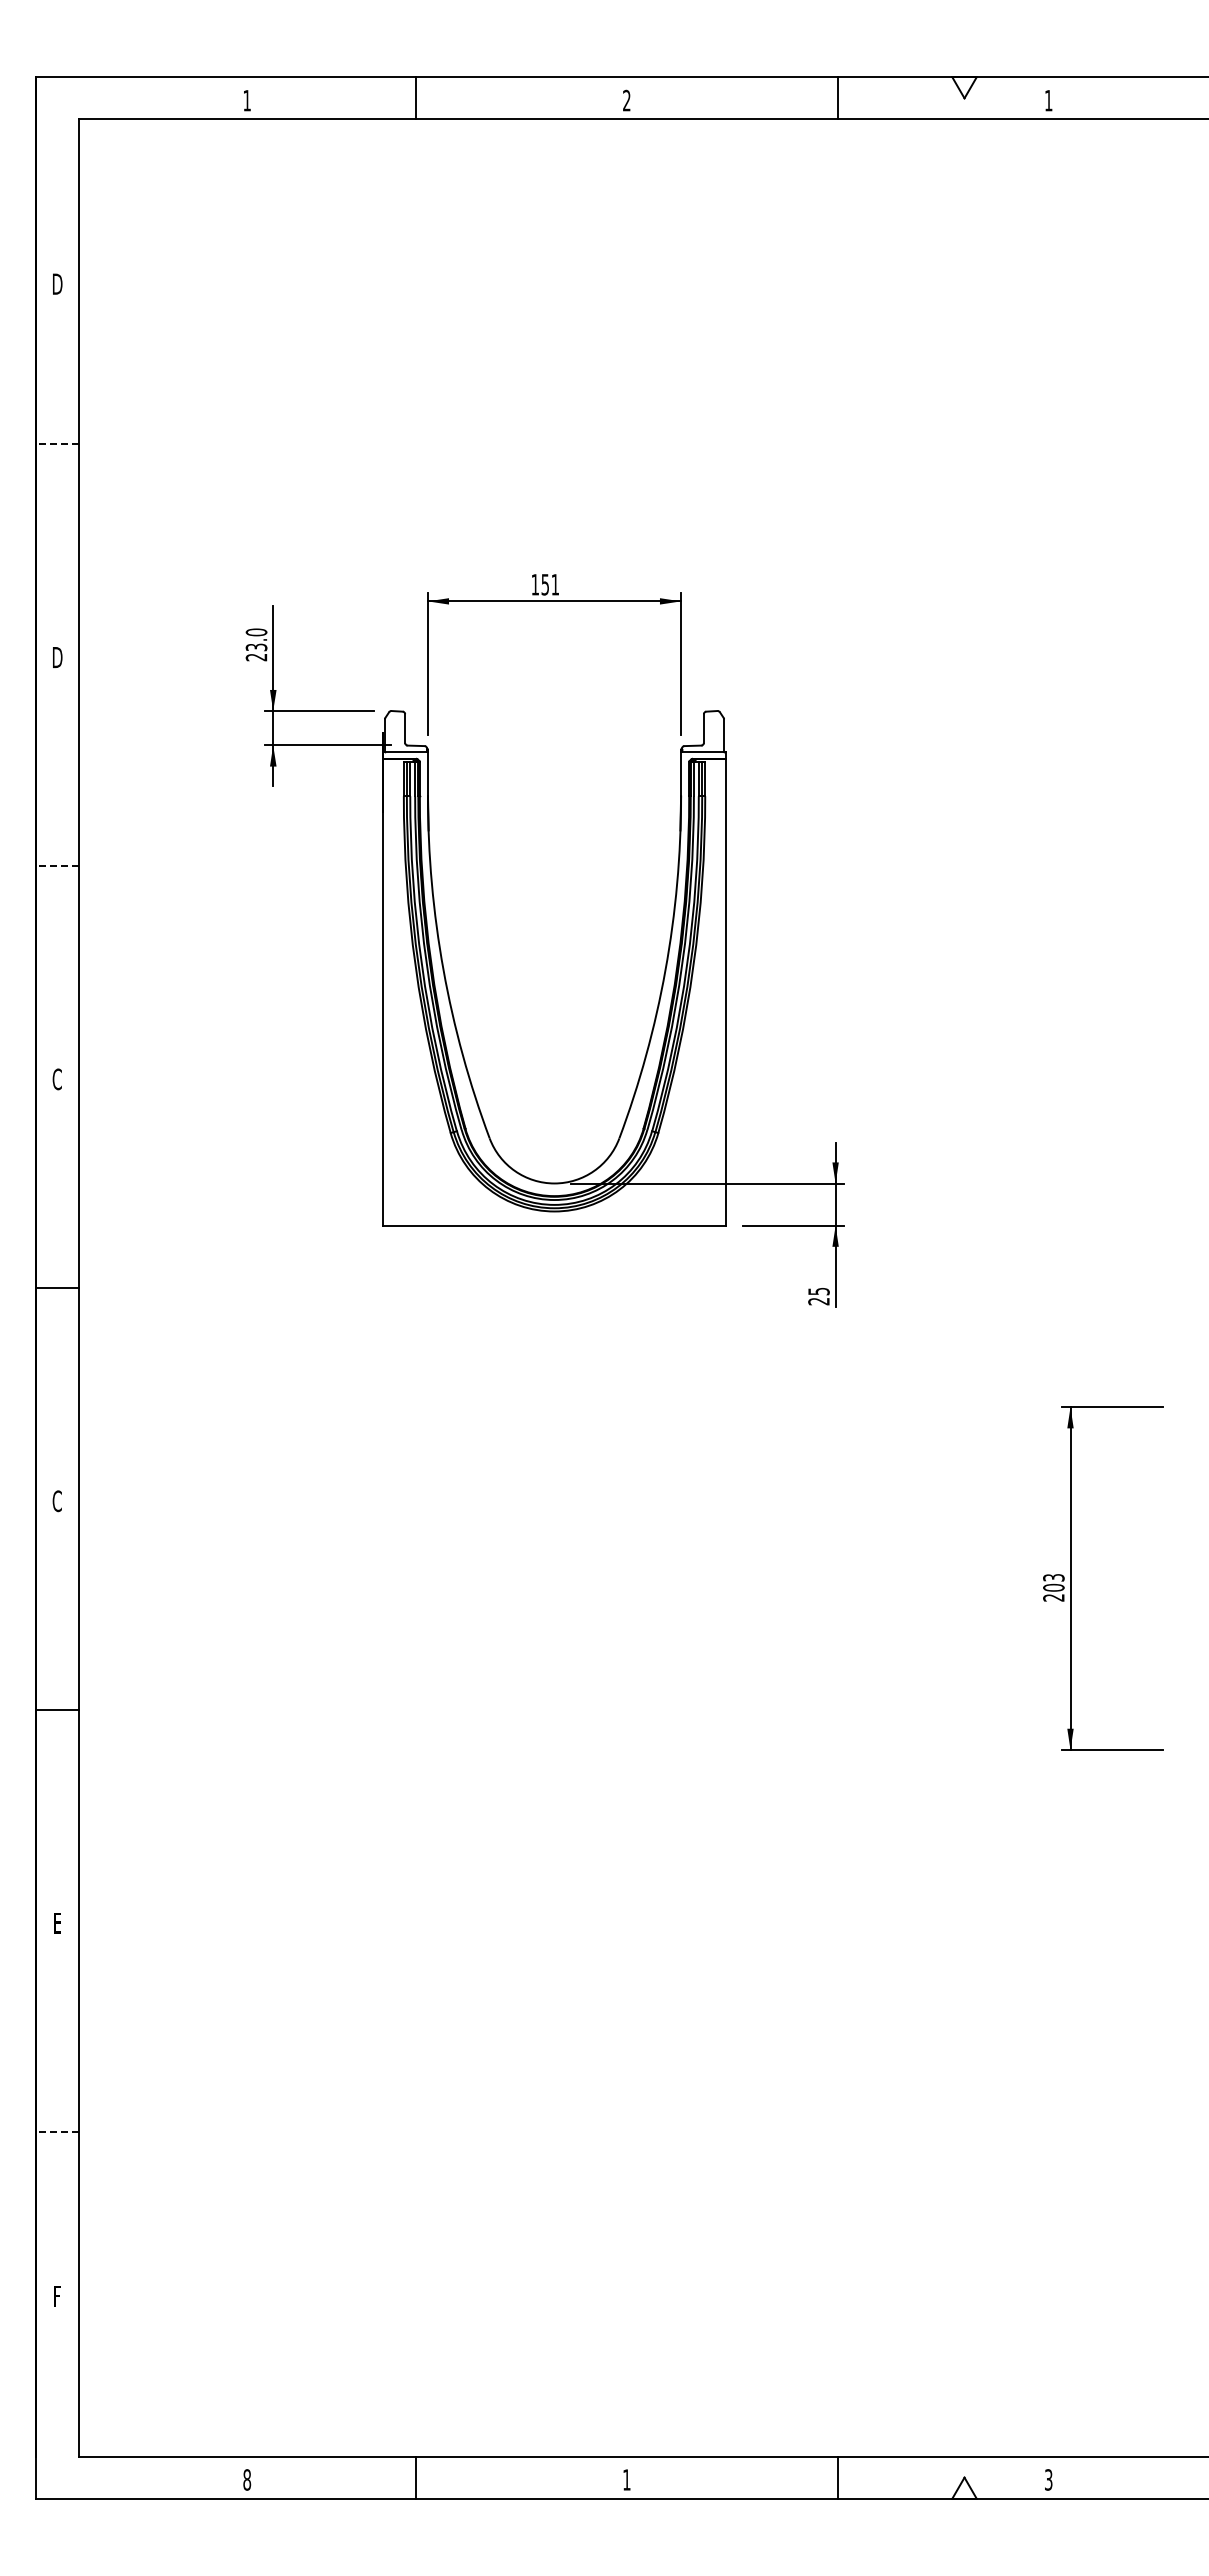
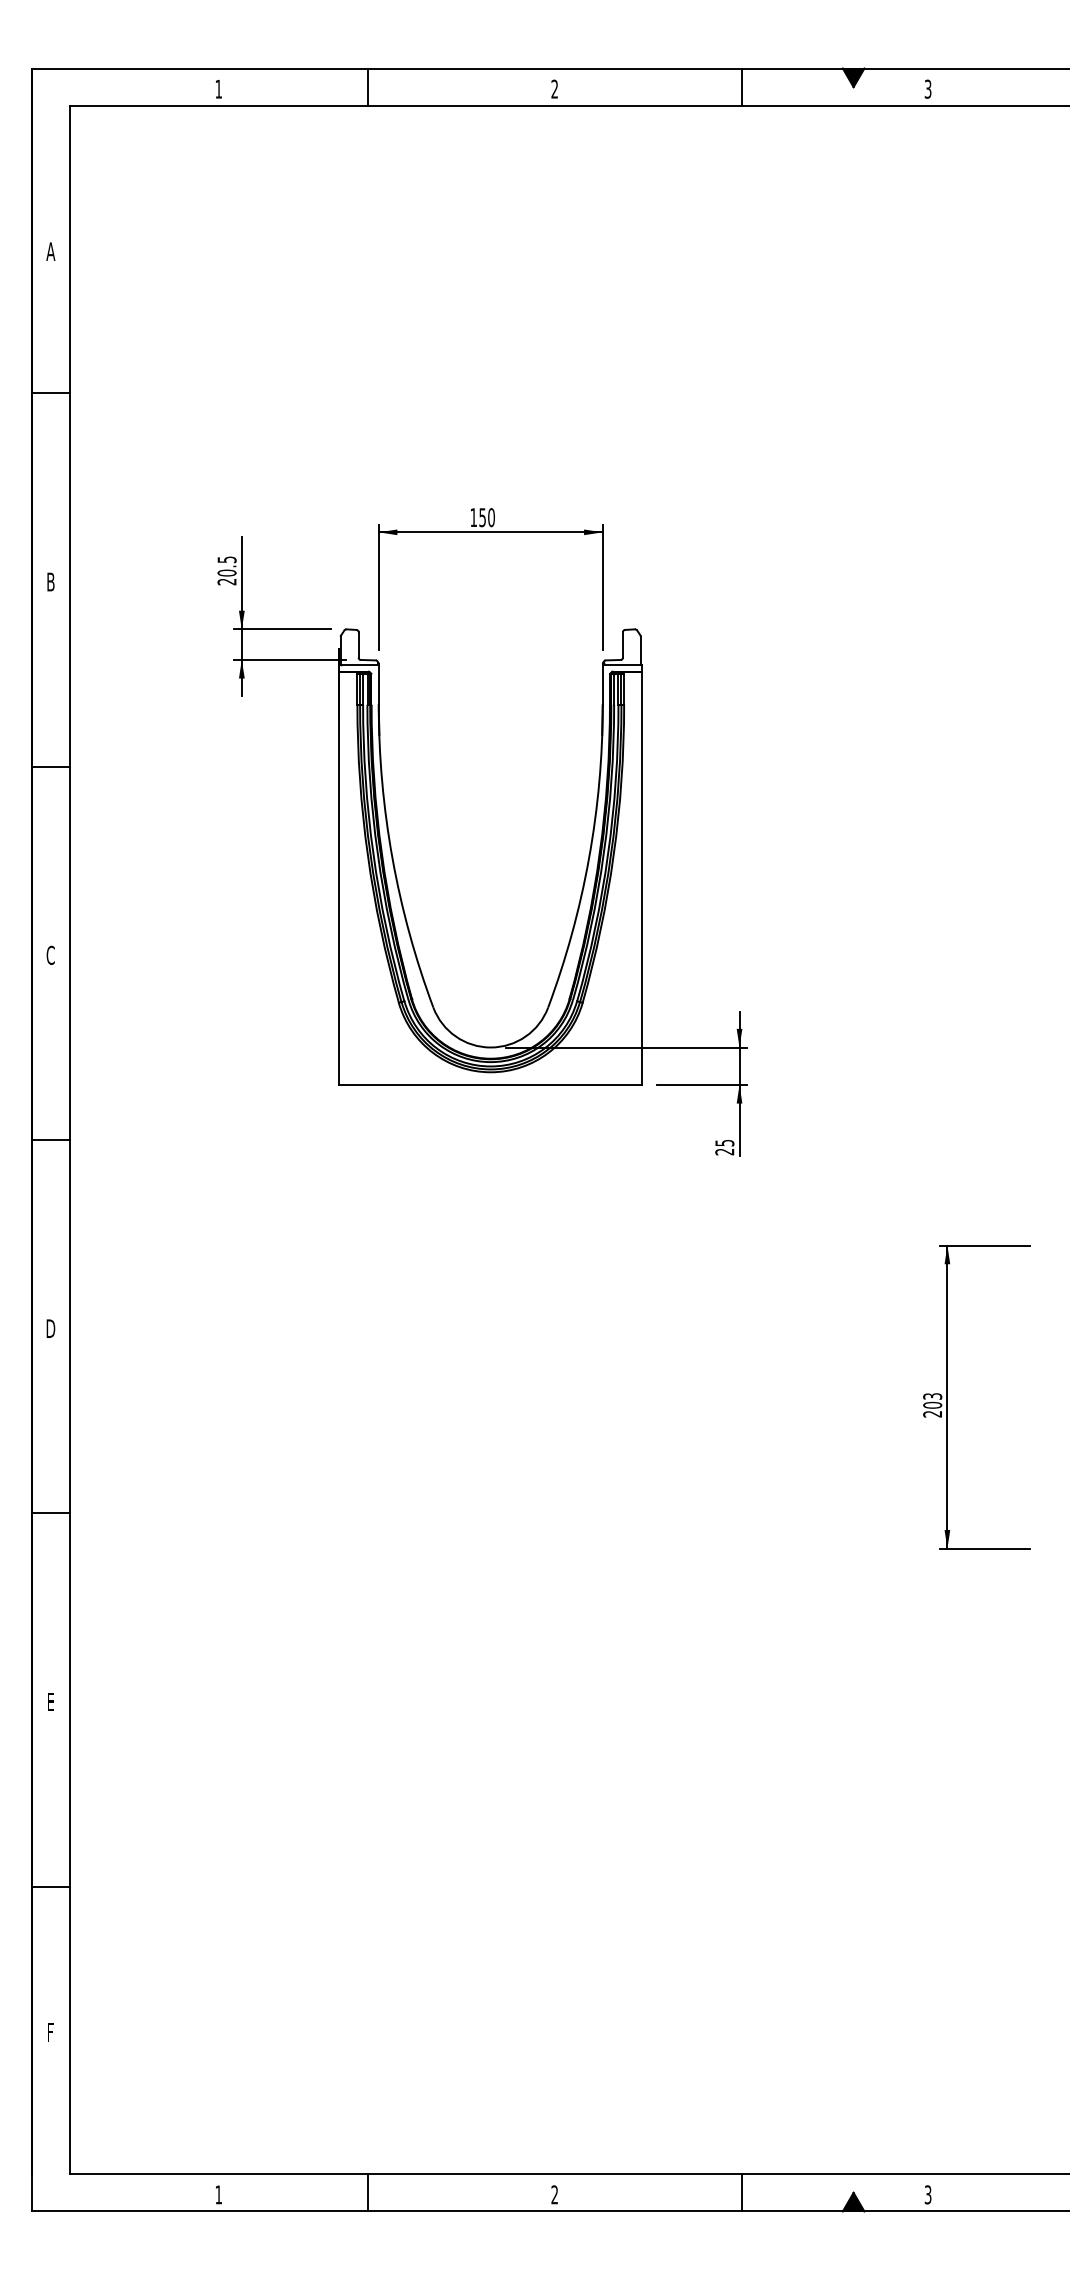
fill: (964, 87) -> (853, 77), added
text: (1048, 100) -> (927, 89), 1 -> 3
text: (57, 283) -> (50, 251), D -> A
line: (57, 444) -> (50, 393), dashed -> solid
text: (555, 584) -> (491, 517), 151 -> 150
text: (256, 639) -> (227, 566), 23.0 -> 20.5
text: (57, 657) -> (50, 582), D -> B
line: (57, 866) -> (50, 766), dashed -> solid
text: (57, 1501) -> (50, 1328), C -> D
line: (57, 2131) -> (50, 1886), dashed -> solid
text: (247, 2479) -> (219, 2194), 8 -> 1
text: (626, 2479) -> (554, 2194), 1 -> 2
fill: (964, 2487) -> (853, 2201), added

